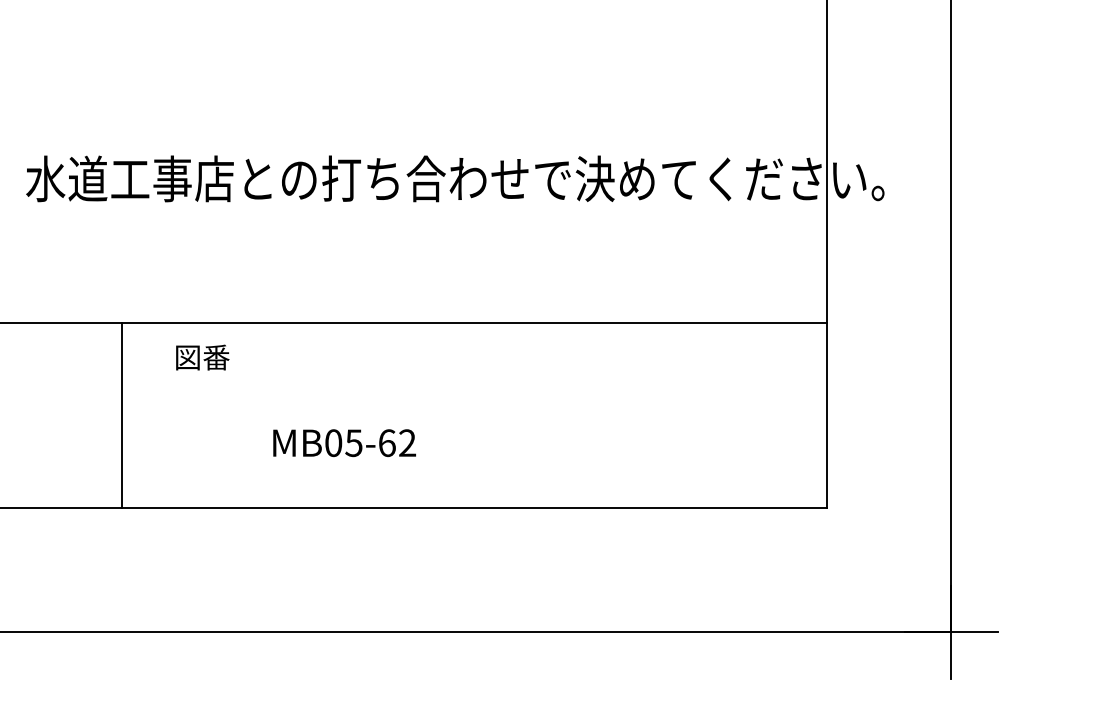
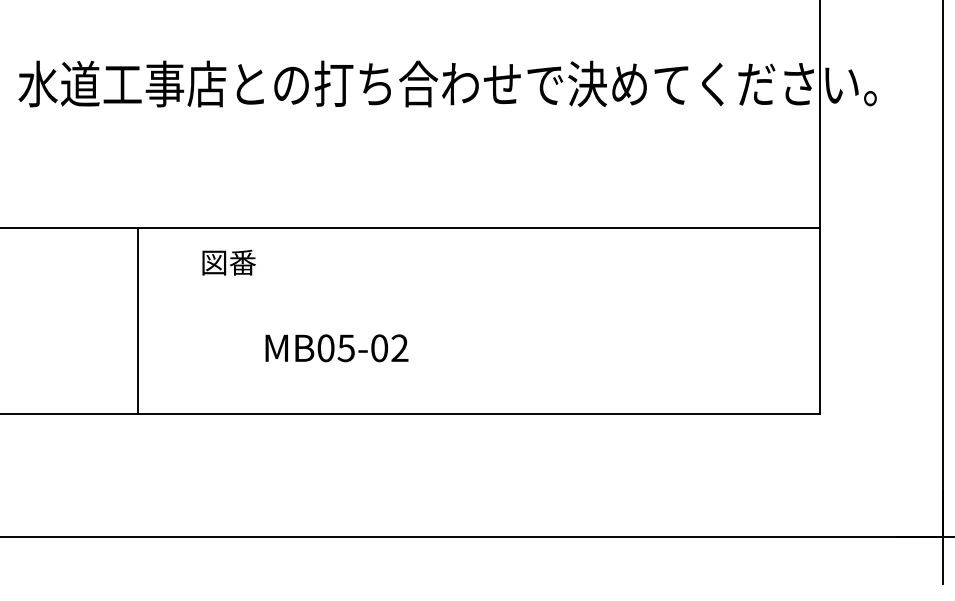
text: (202, 357) -> (228, 262), moved
line: (121, 415) -> (137, 320), moved
text: (387, 442) -> (379, 347), MB05-62 -> MB05-02

